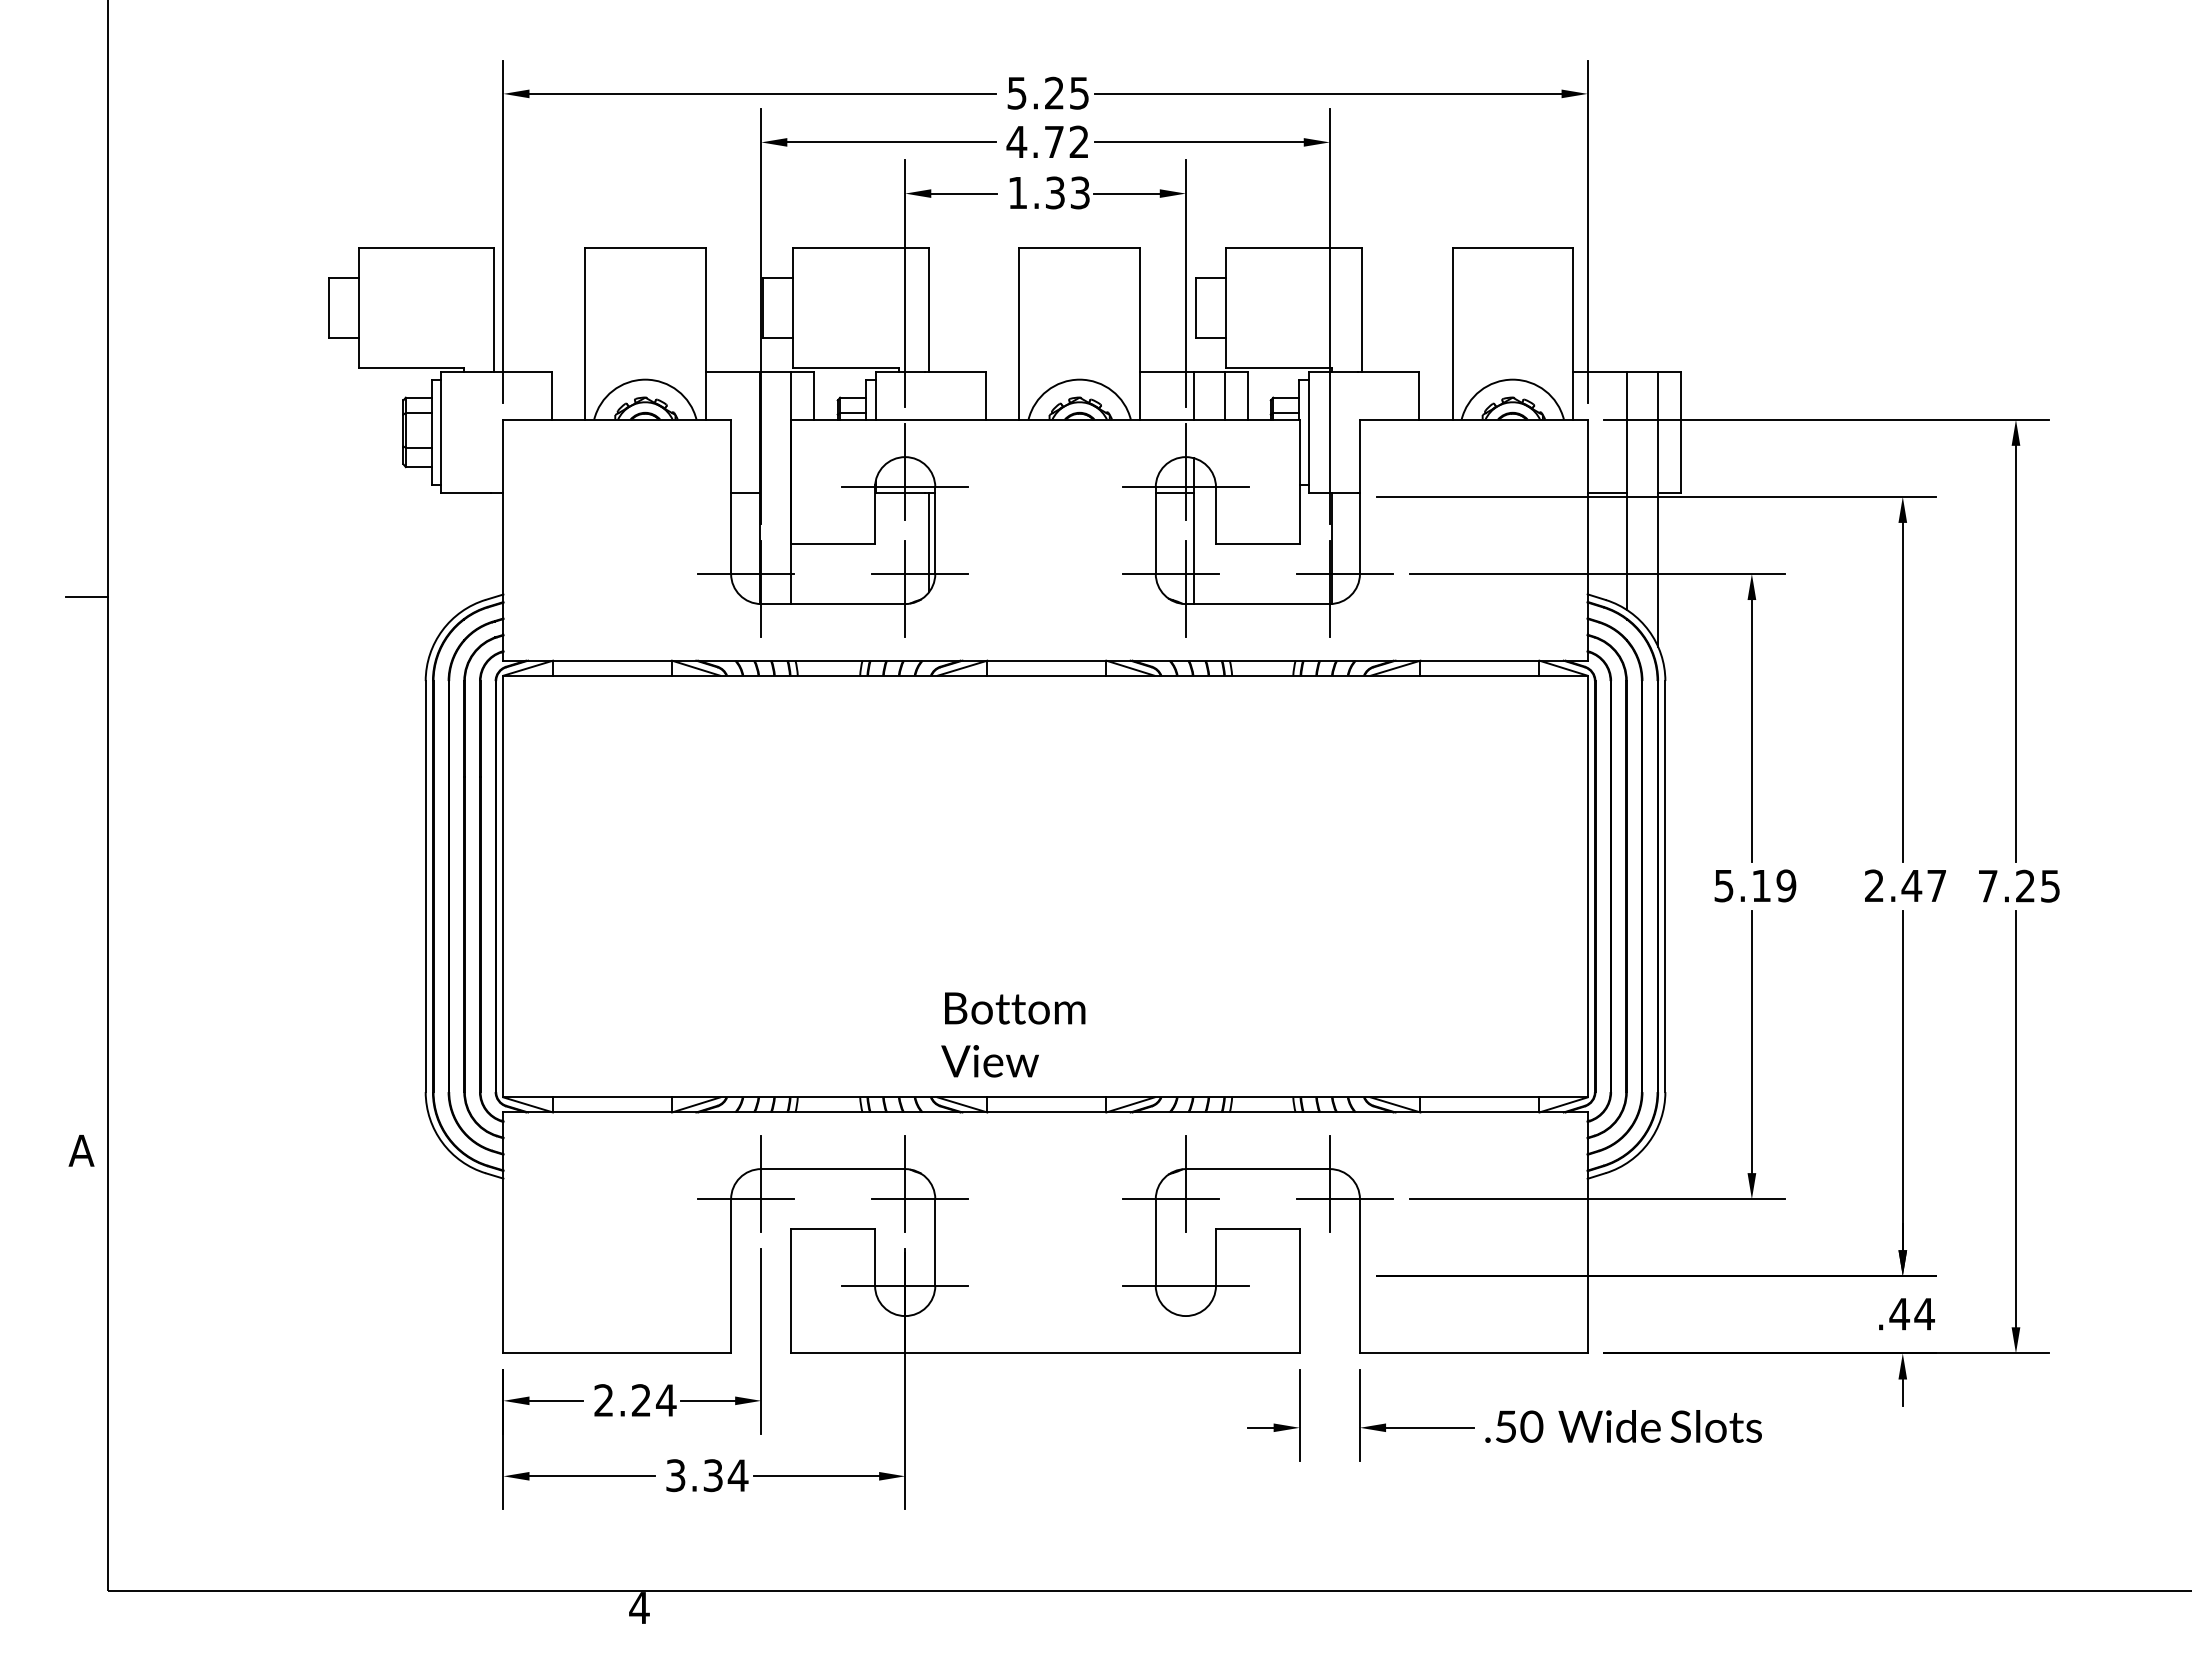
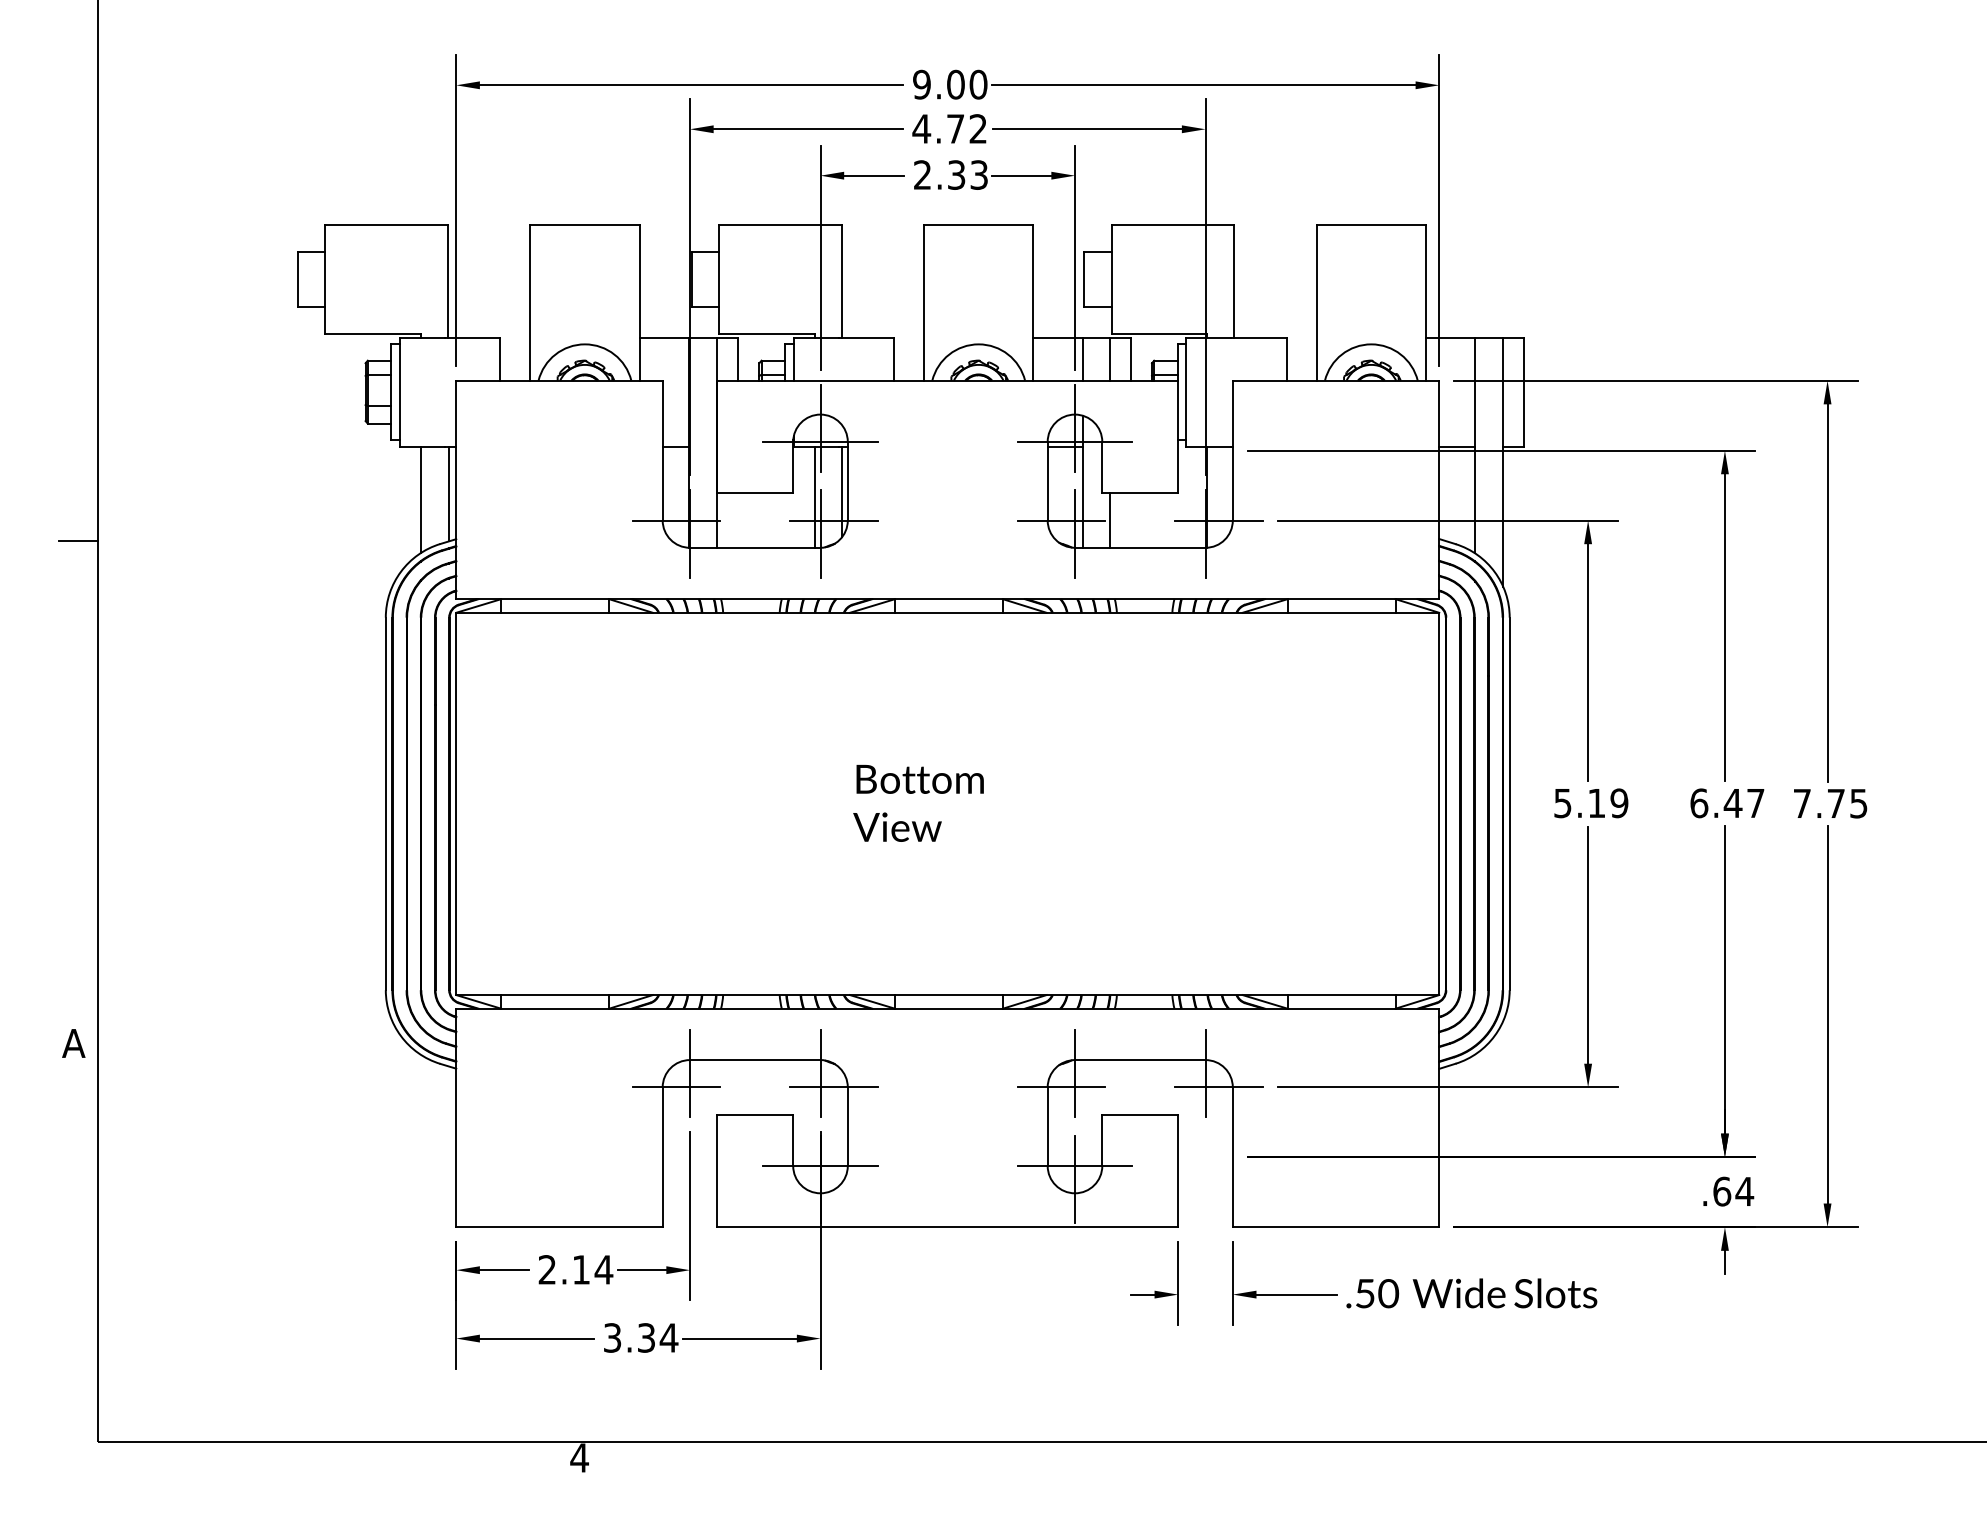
text: (1048, 92) -> (950, 84), 5.25 -> 9.00
text: (1017, 192) -> (922, 174), 1.33 -> 2.33
line: (495, 544) -> (449, 493), added
line: (898, 548) -> (814, 497), added
line: (464, 550) -> (420, 499), added
line: (1225, 573) -> (1110, 520), added
text: (1874, 885) -> (1699, 802), 2.47 -> 6.47
text: (2025, 885) -> (1836, 802), 7.25 -> 7.75
text: (1013, 1034) -> (918, 802), moved
line: (1185, 1300) -> (1074, 1179), added
text: (1899, 1313) -> (1721, 1190), .44 -> .64
text: (641, 1400) -> (581, 1269), 2.24 -> 2.14

